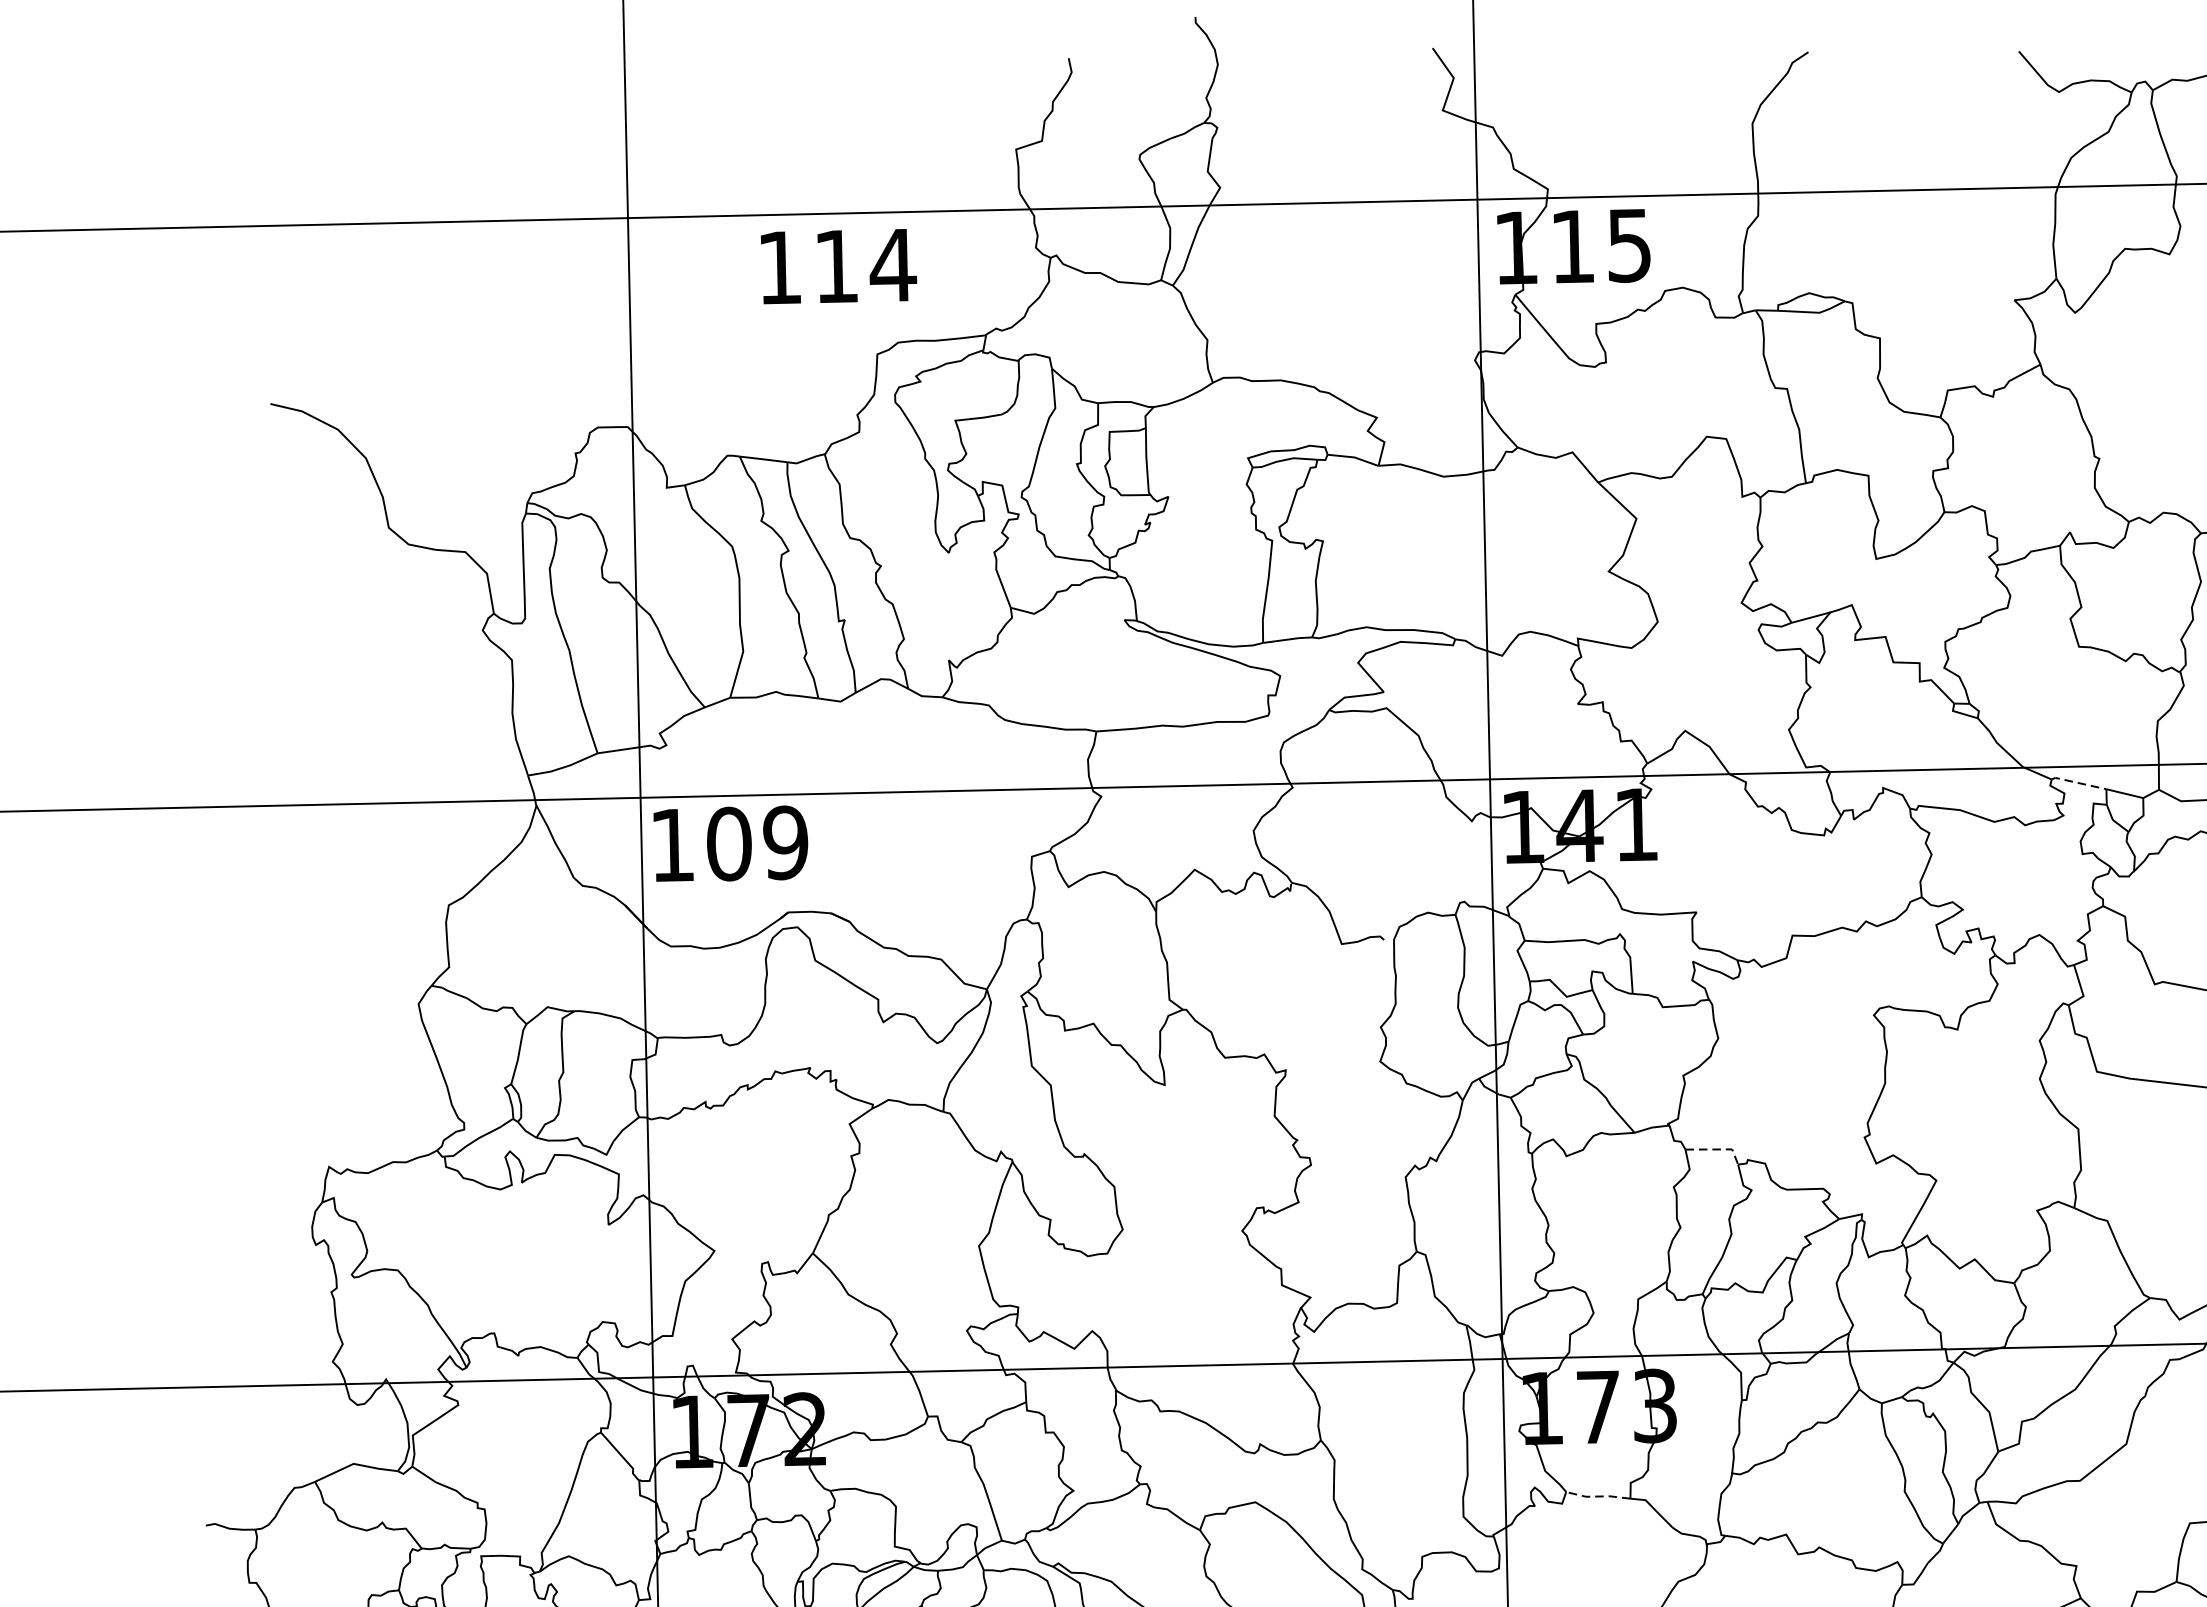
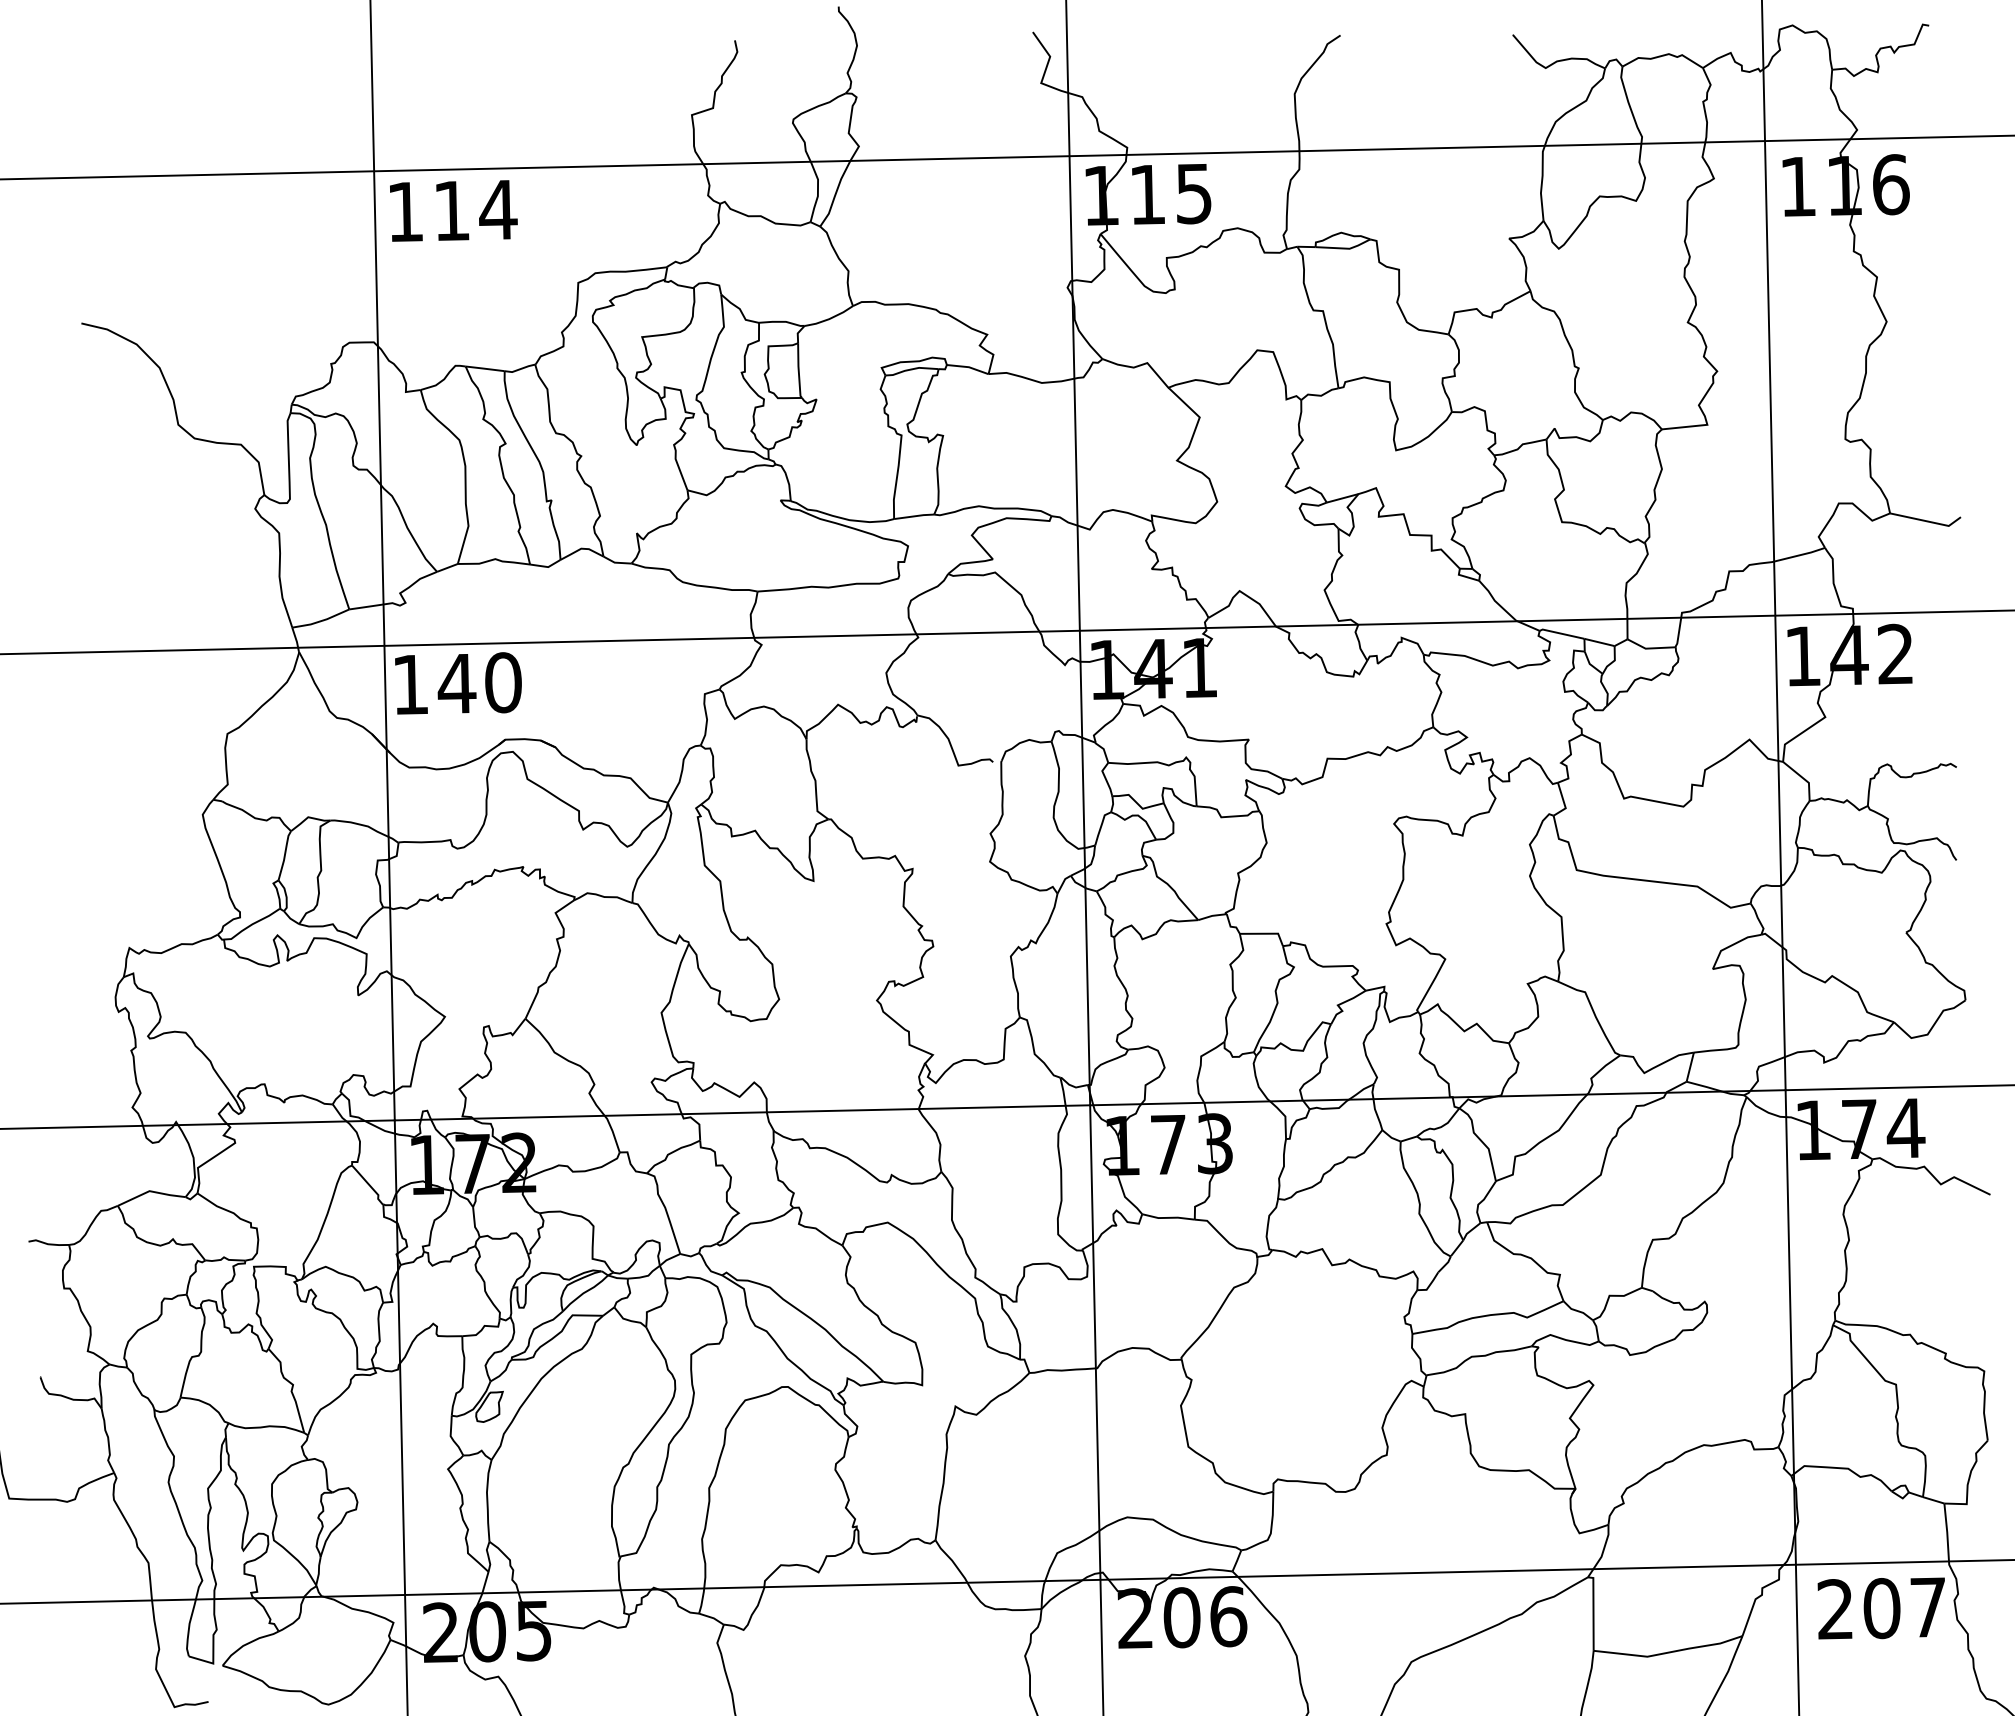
text: (838, 266) -> (453, 210), moved
line: (2078, 782) -> (1561, 633), dashed -> solid
text: (756, 843) -> (479, 683), 109 -> 140
line: (1718, 1149) -> (1266, 933), dashed -> solid
line: (1598, 1496) -> (1168, 1217), dashed -> solid

